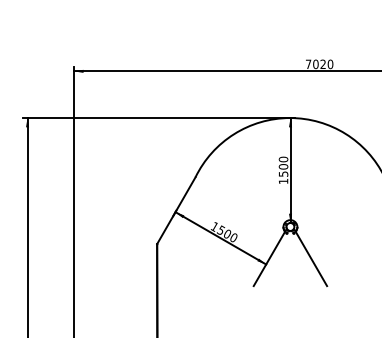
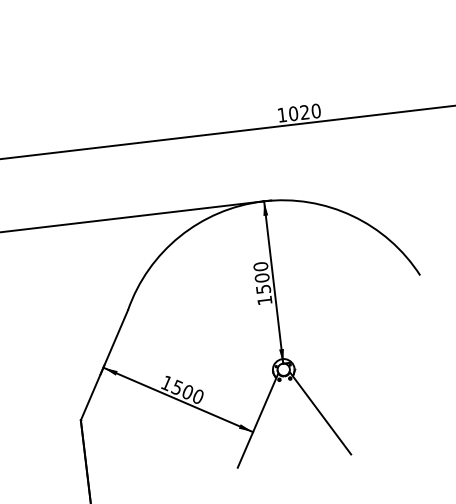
text: (308, 63) -> (281, 113), 7020 -> 1020

